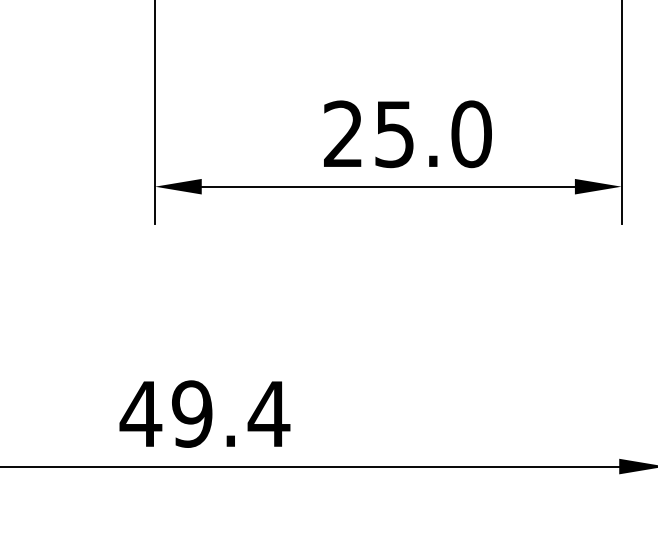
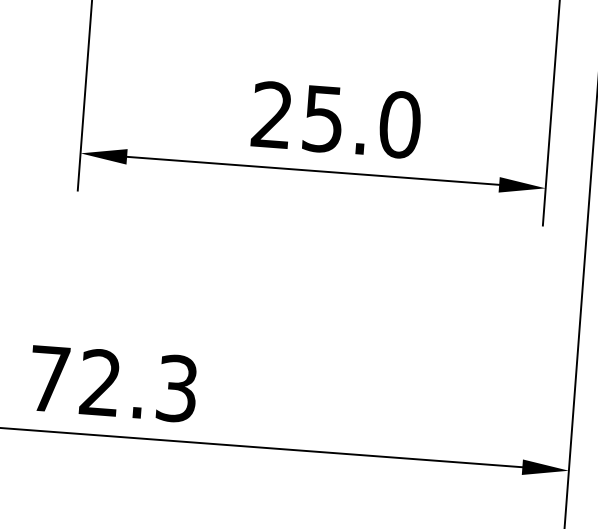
text: (204, 413) -> (112, 383), 49.4 -> 72.3

